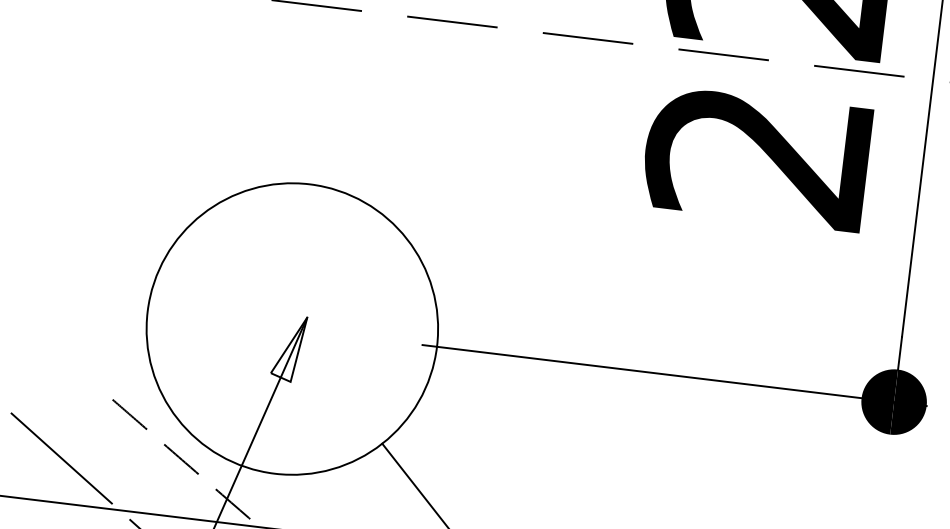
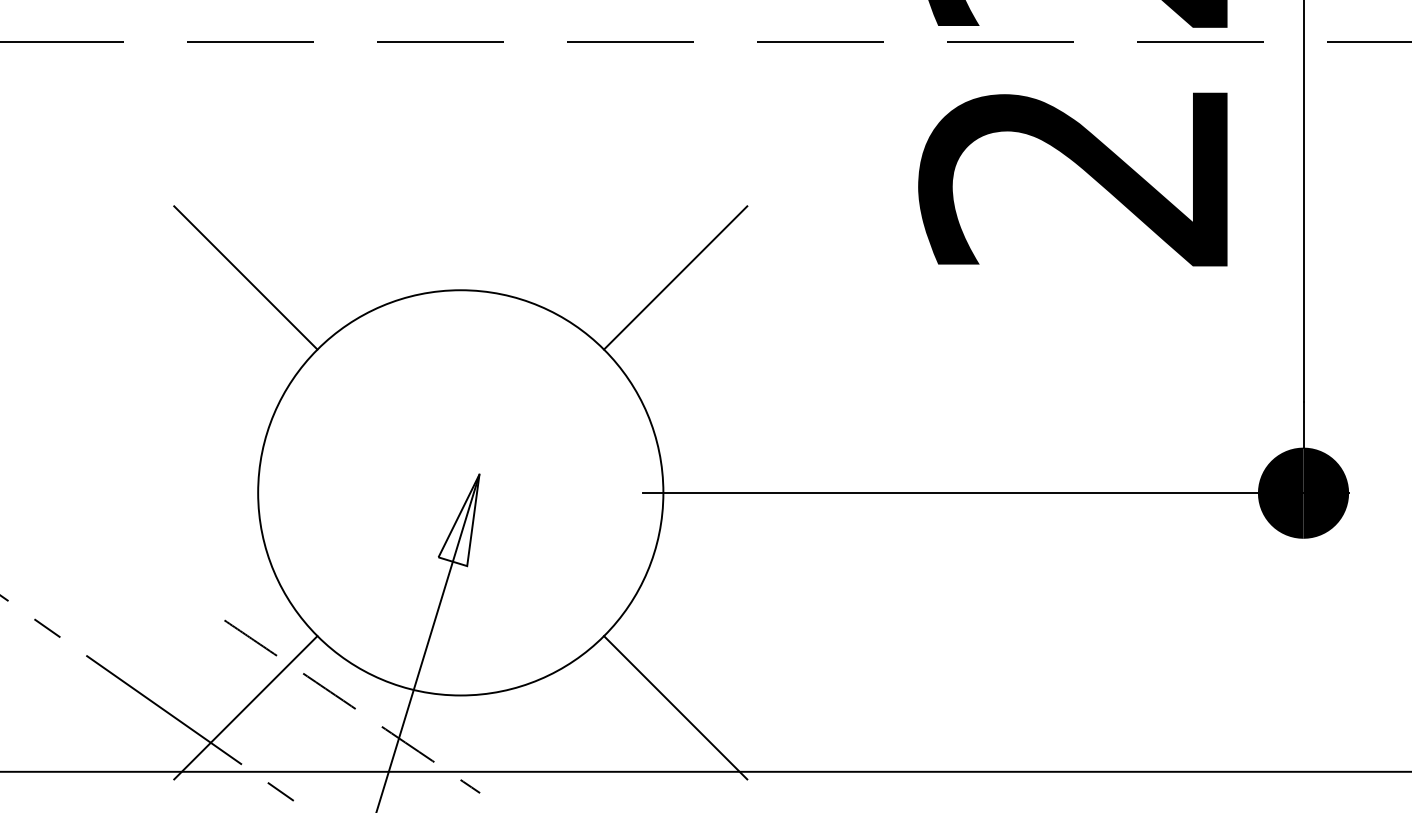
line: (157, 156) -> (245, 277), added
line: (464, 193) -> (675, 277), added
line: (120, 463) -> (245, 707), added

